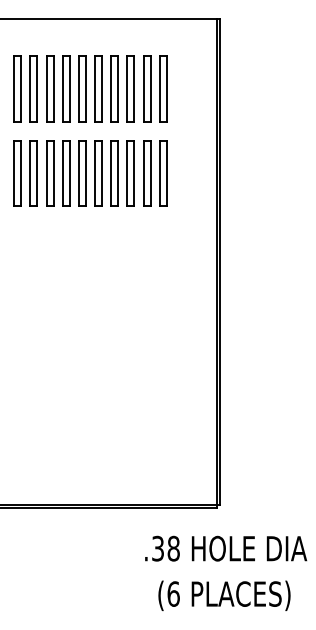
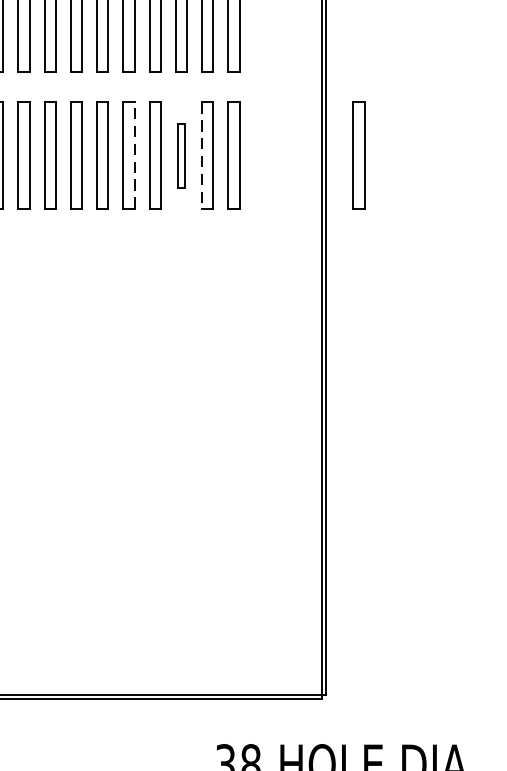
line: (102, 173) -> (135, 155), solid -> dashed
part: (130, 173) -> (180, 155), size x0.6
line: (143, 173) -> (201, 155), solid -> dashed
part: (240, 173) -> (359, 155), added

